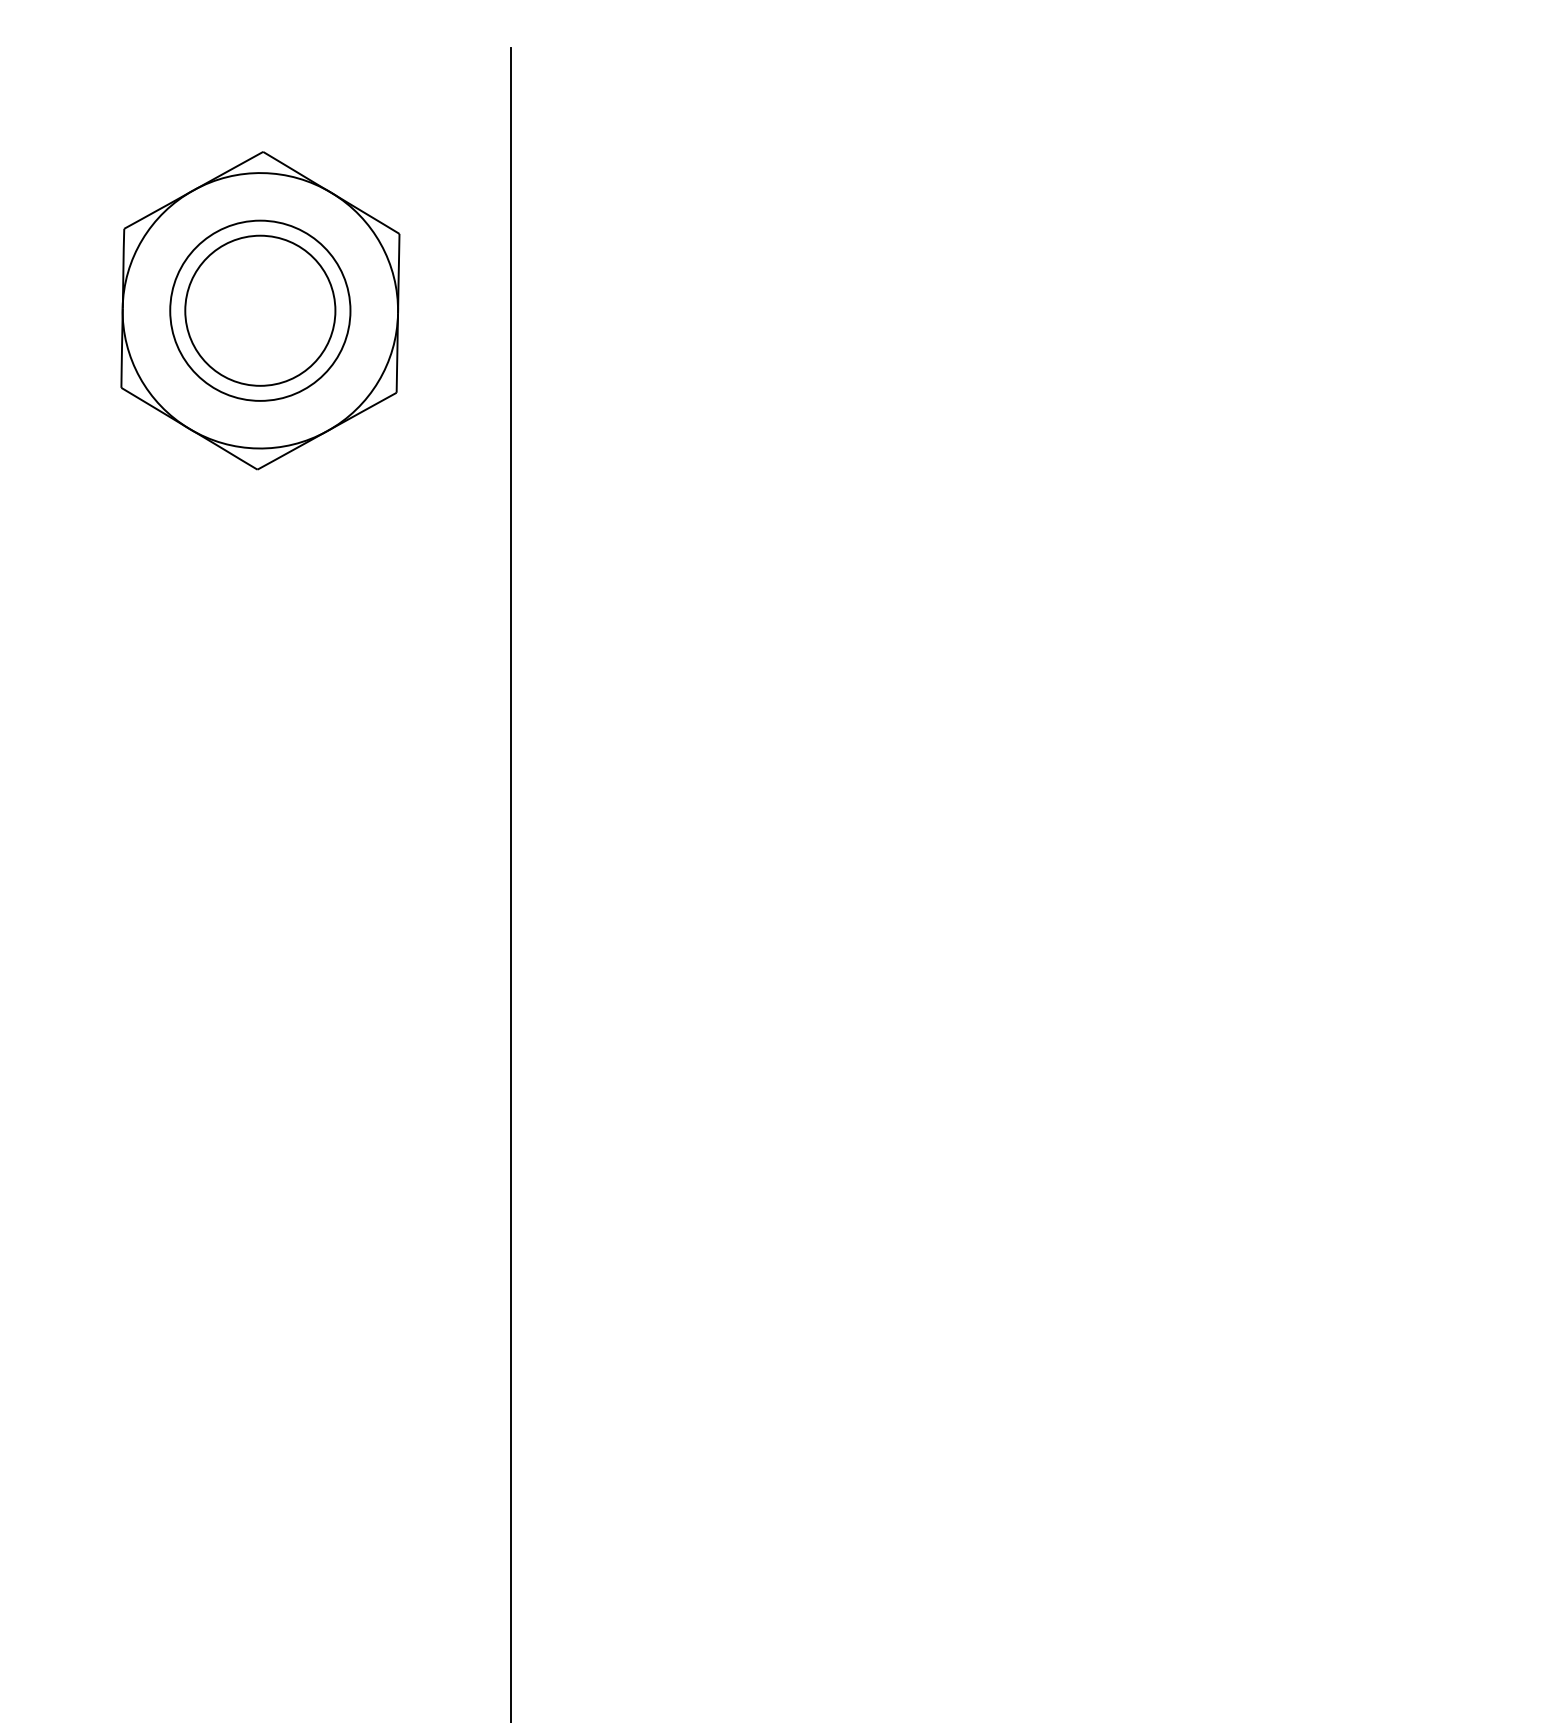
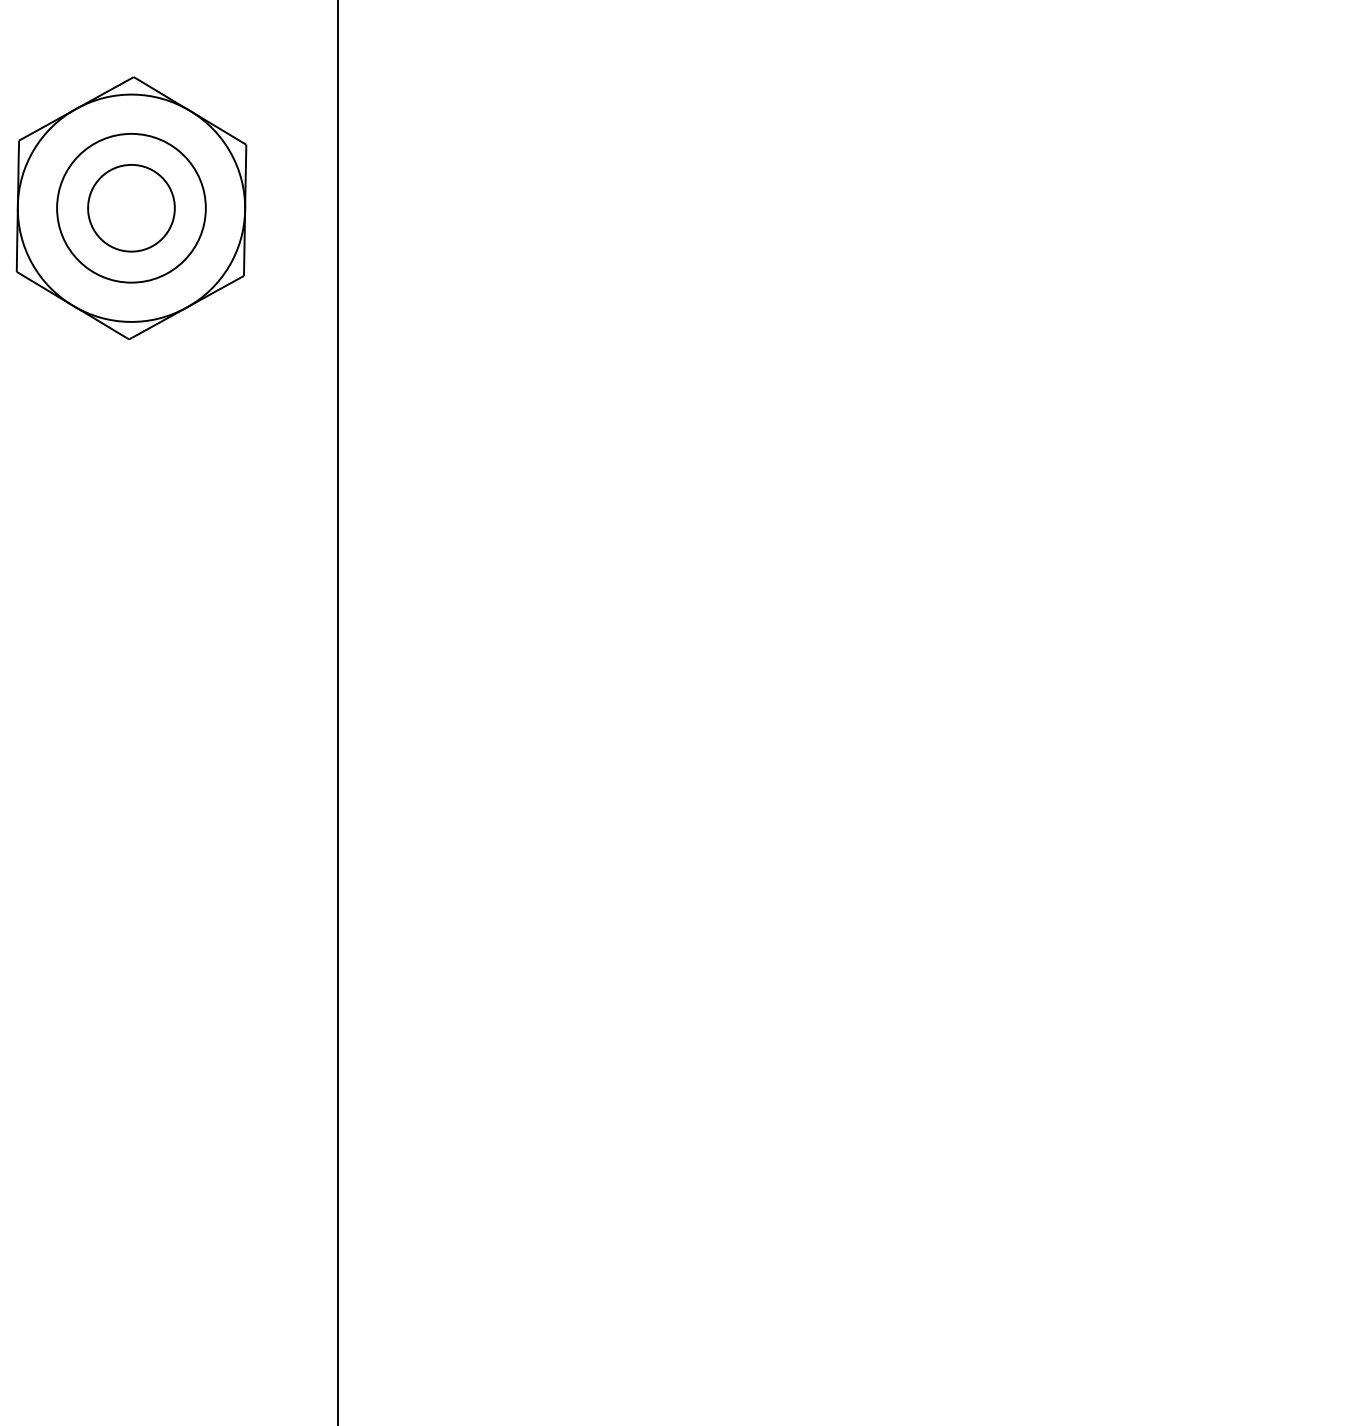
circle: (260, 311) -> (131, 208), size x0.7

